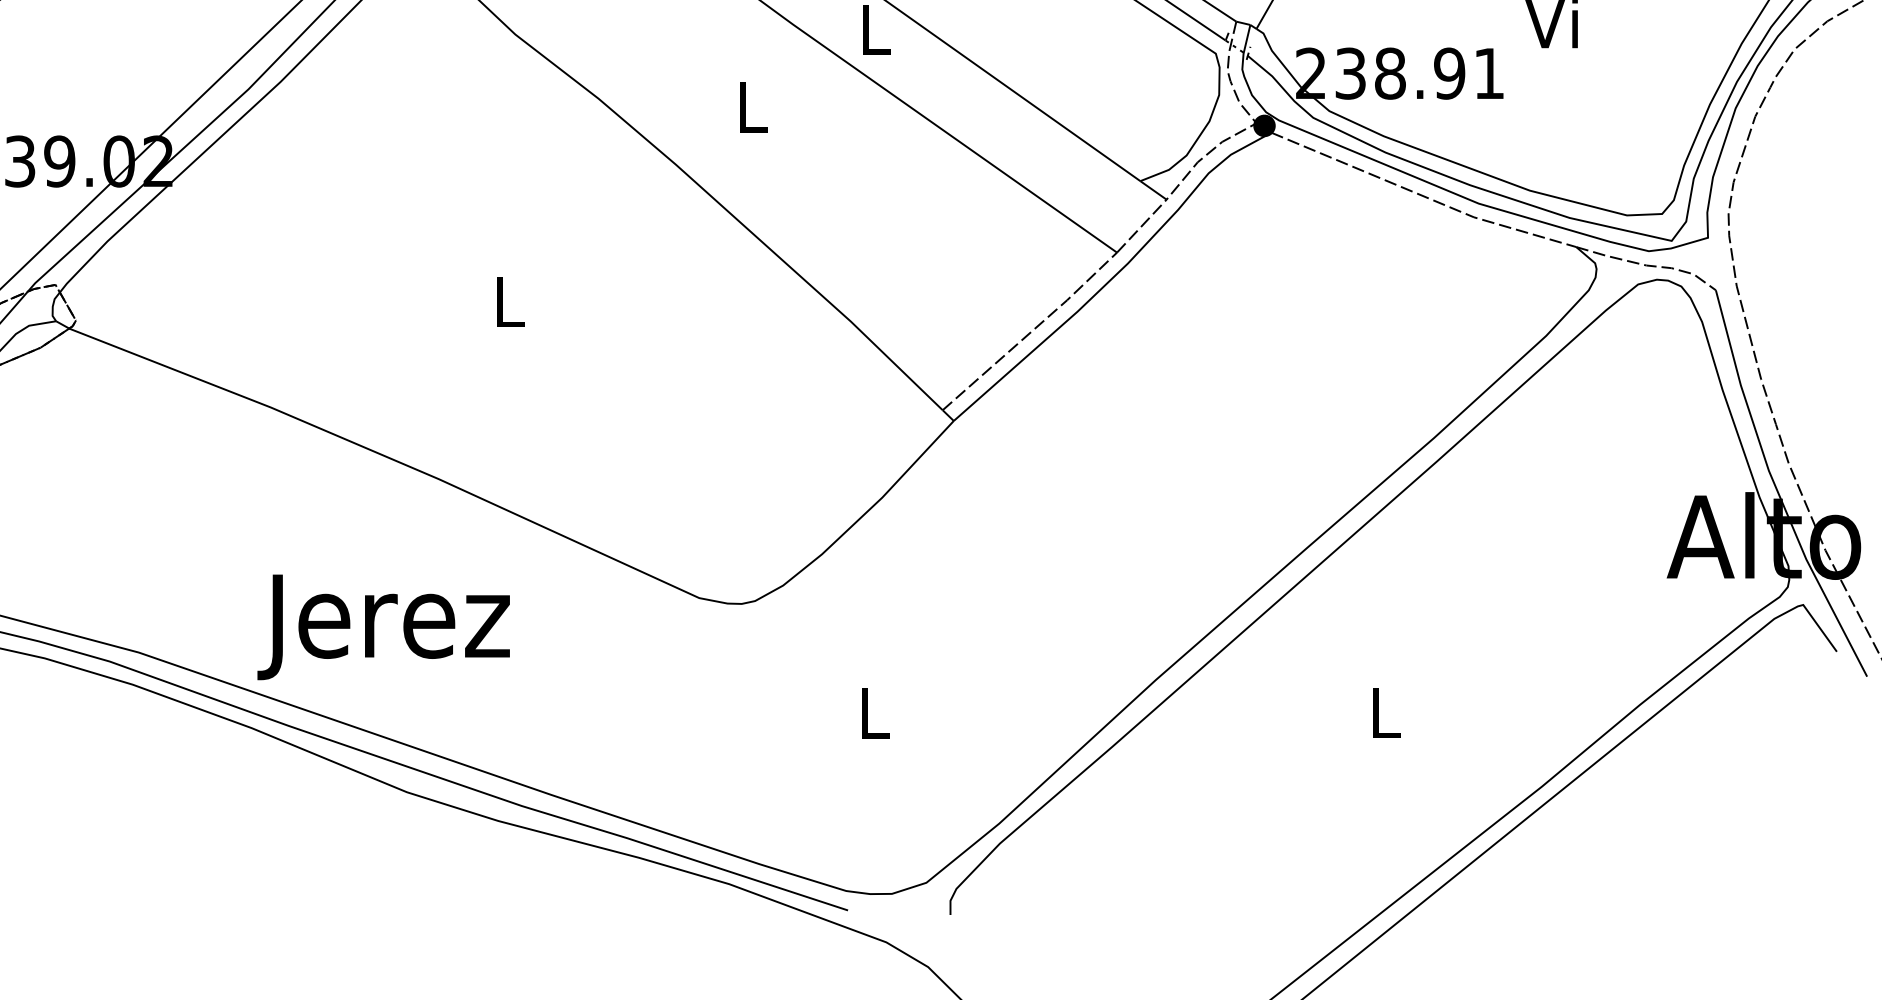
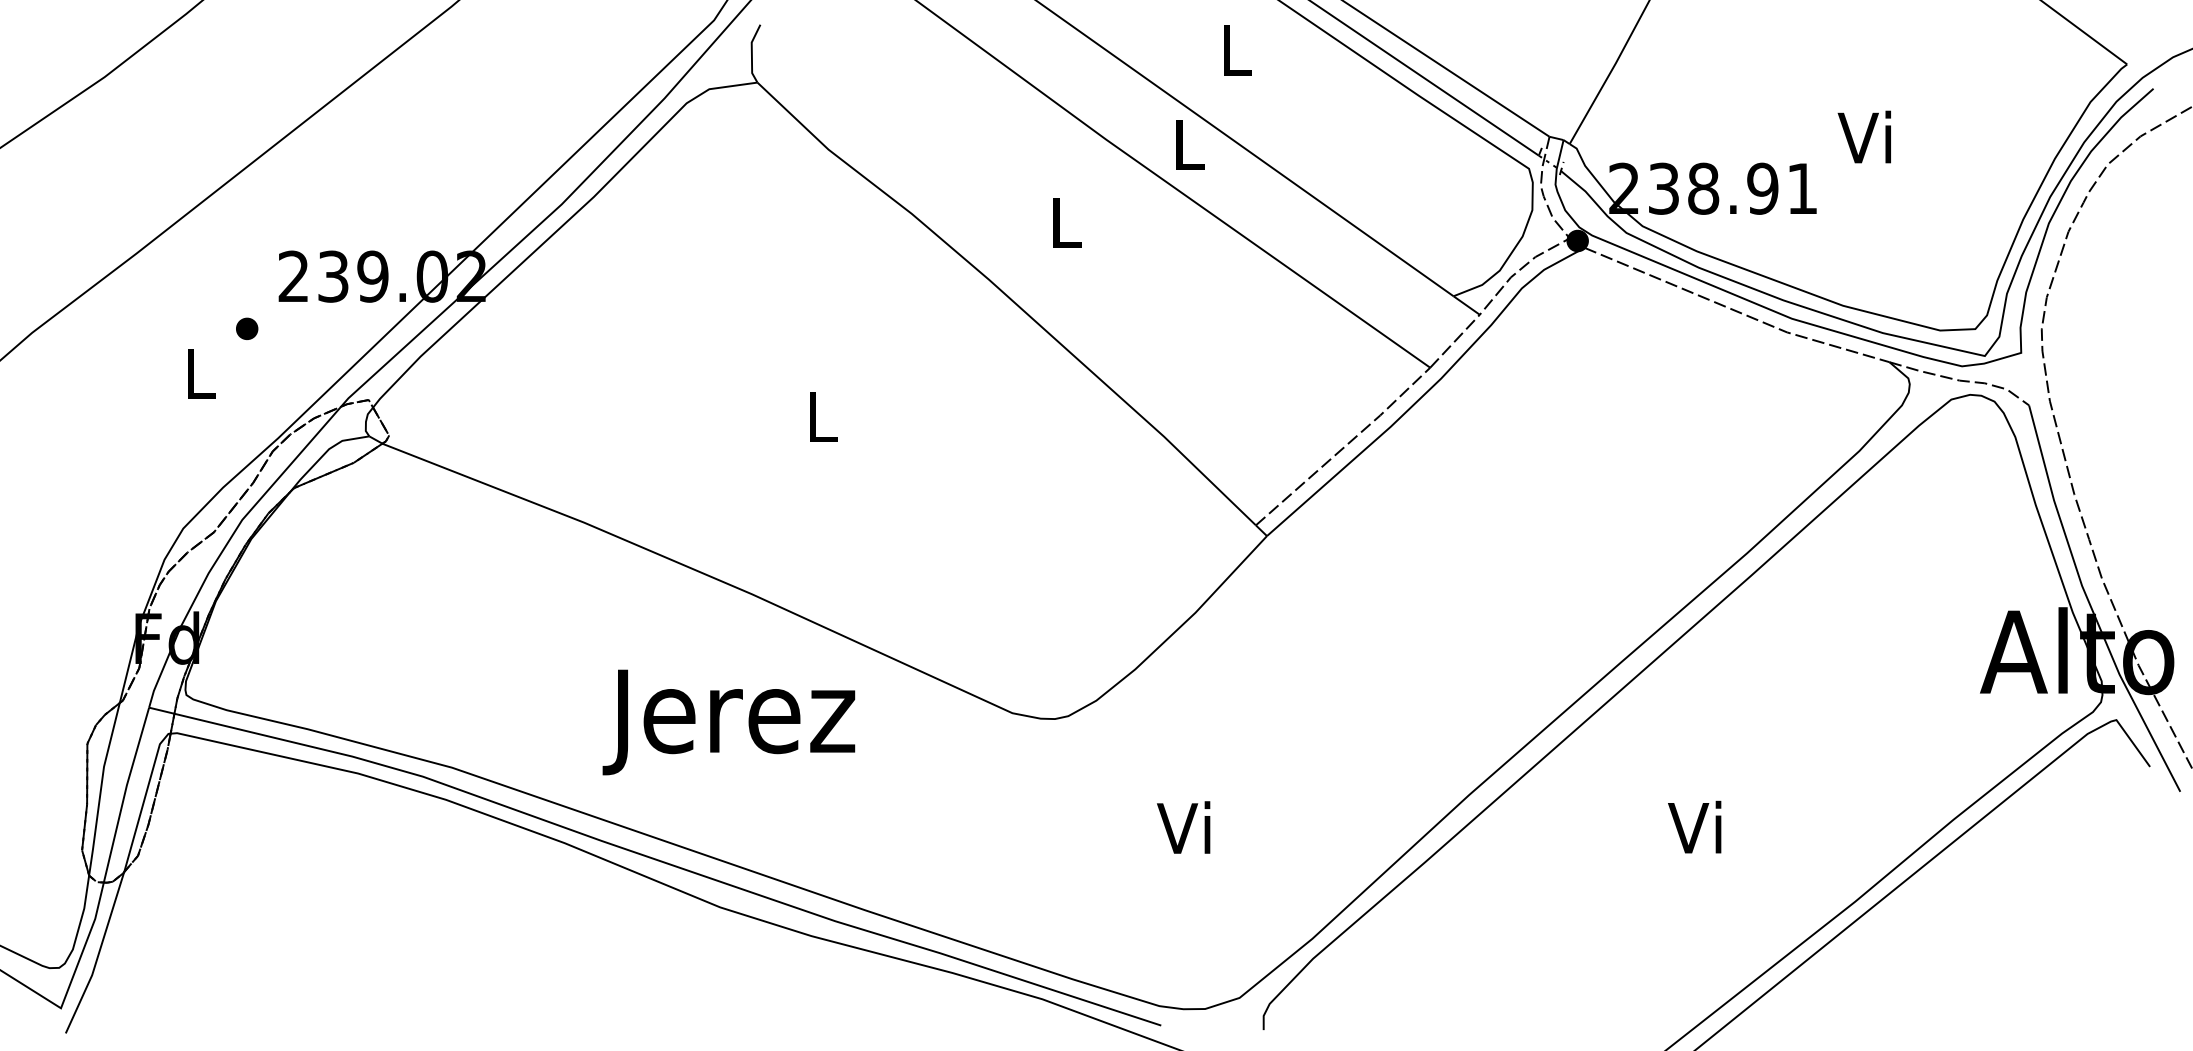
text: (383, 627) -> (728, 722), moved
text: (1381, 711) -> (1694, 826), L -> Vi
text: (870, 712) -> (1183, 827), L -> Vi

